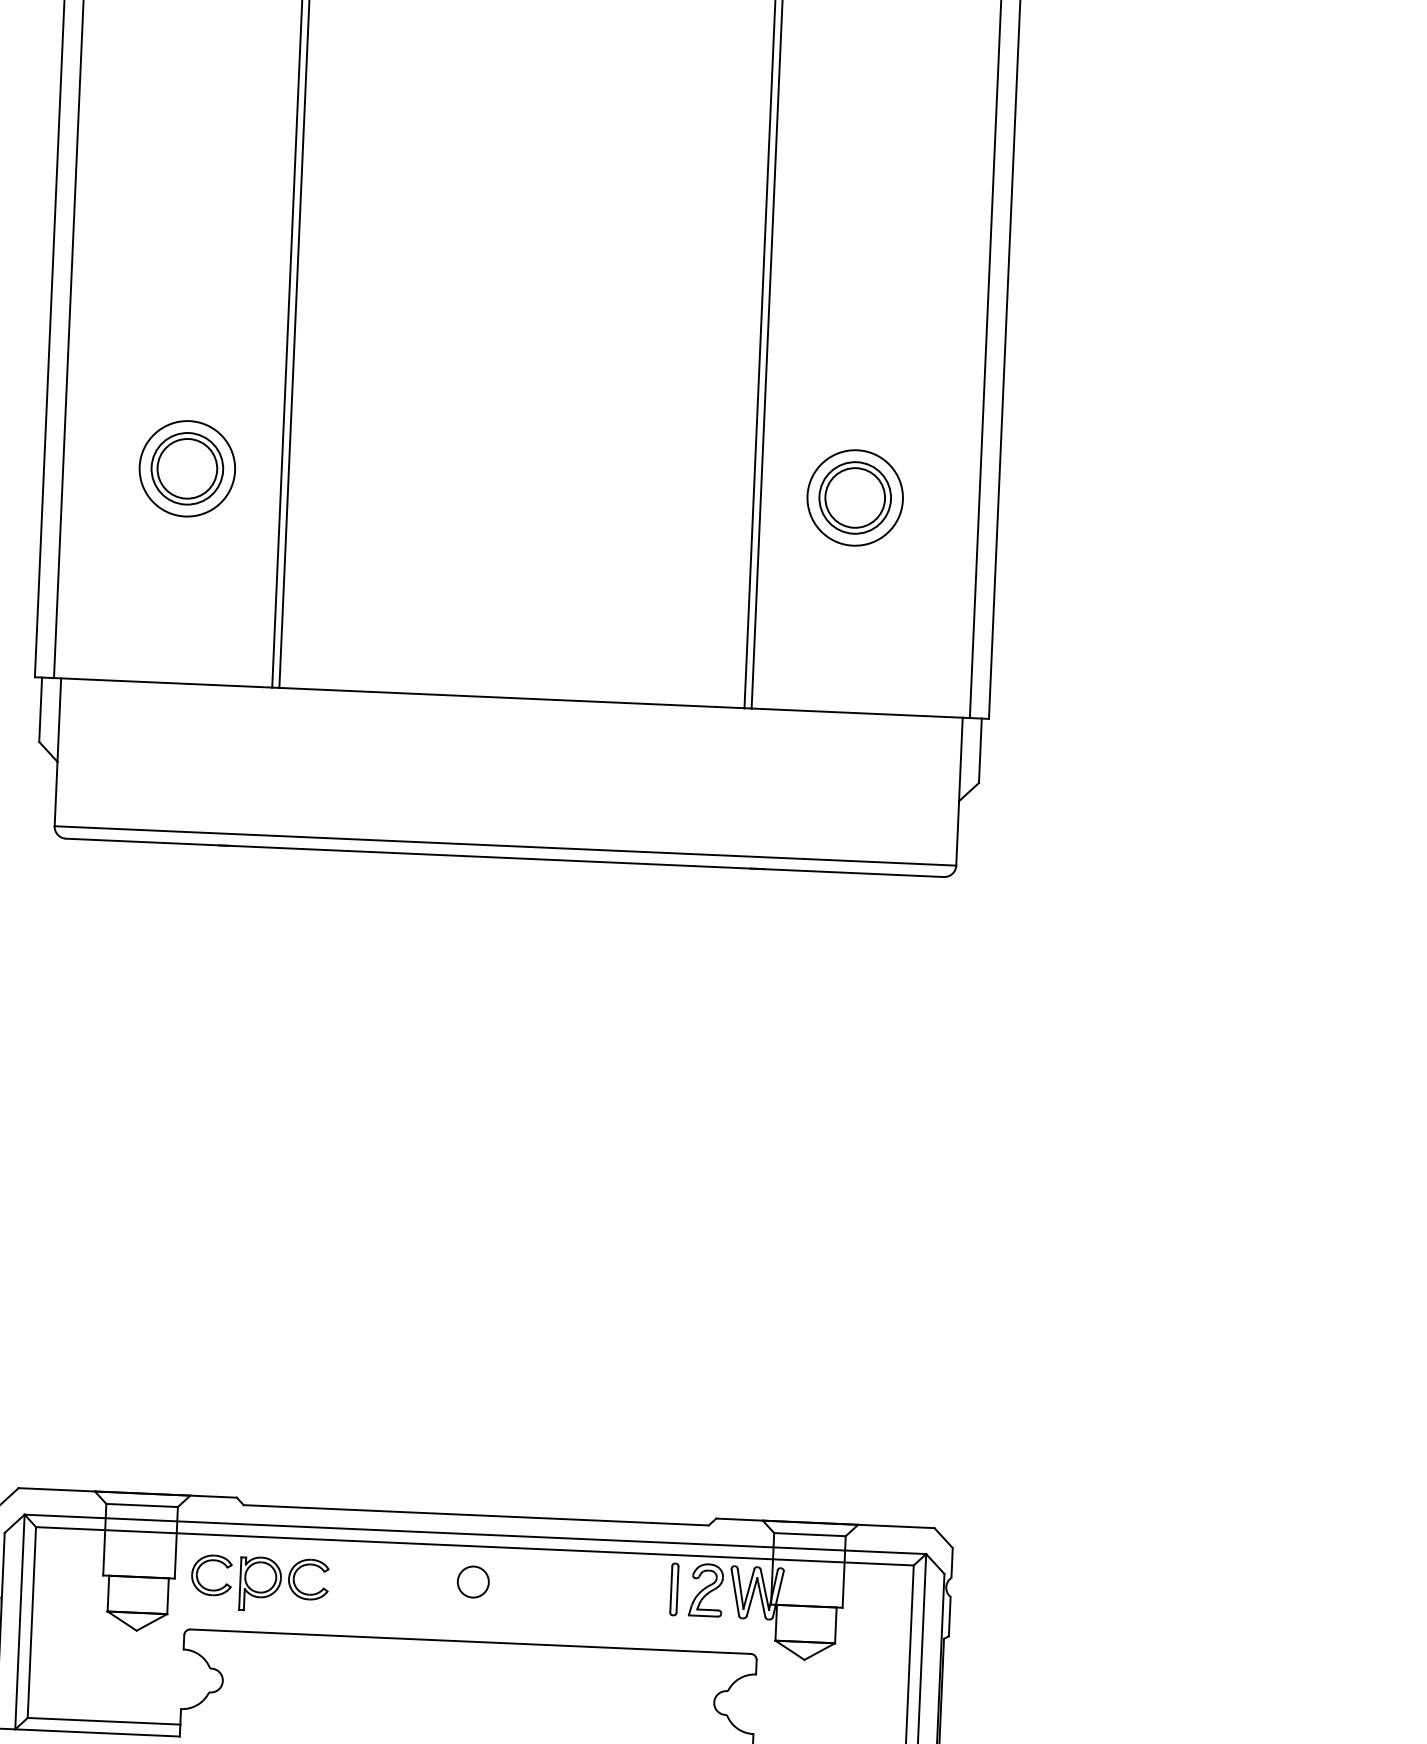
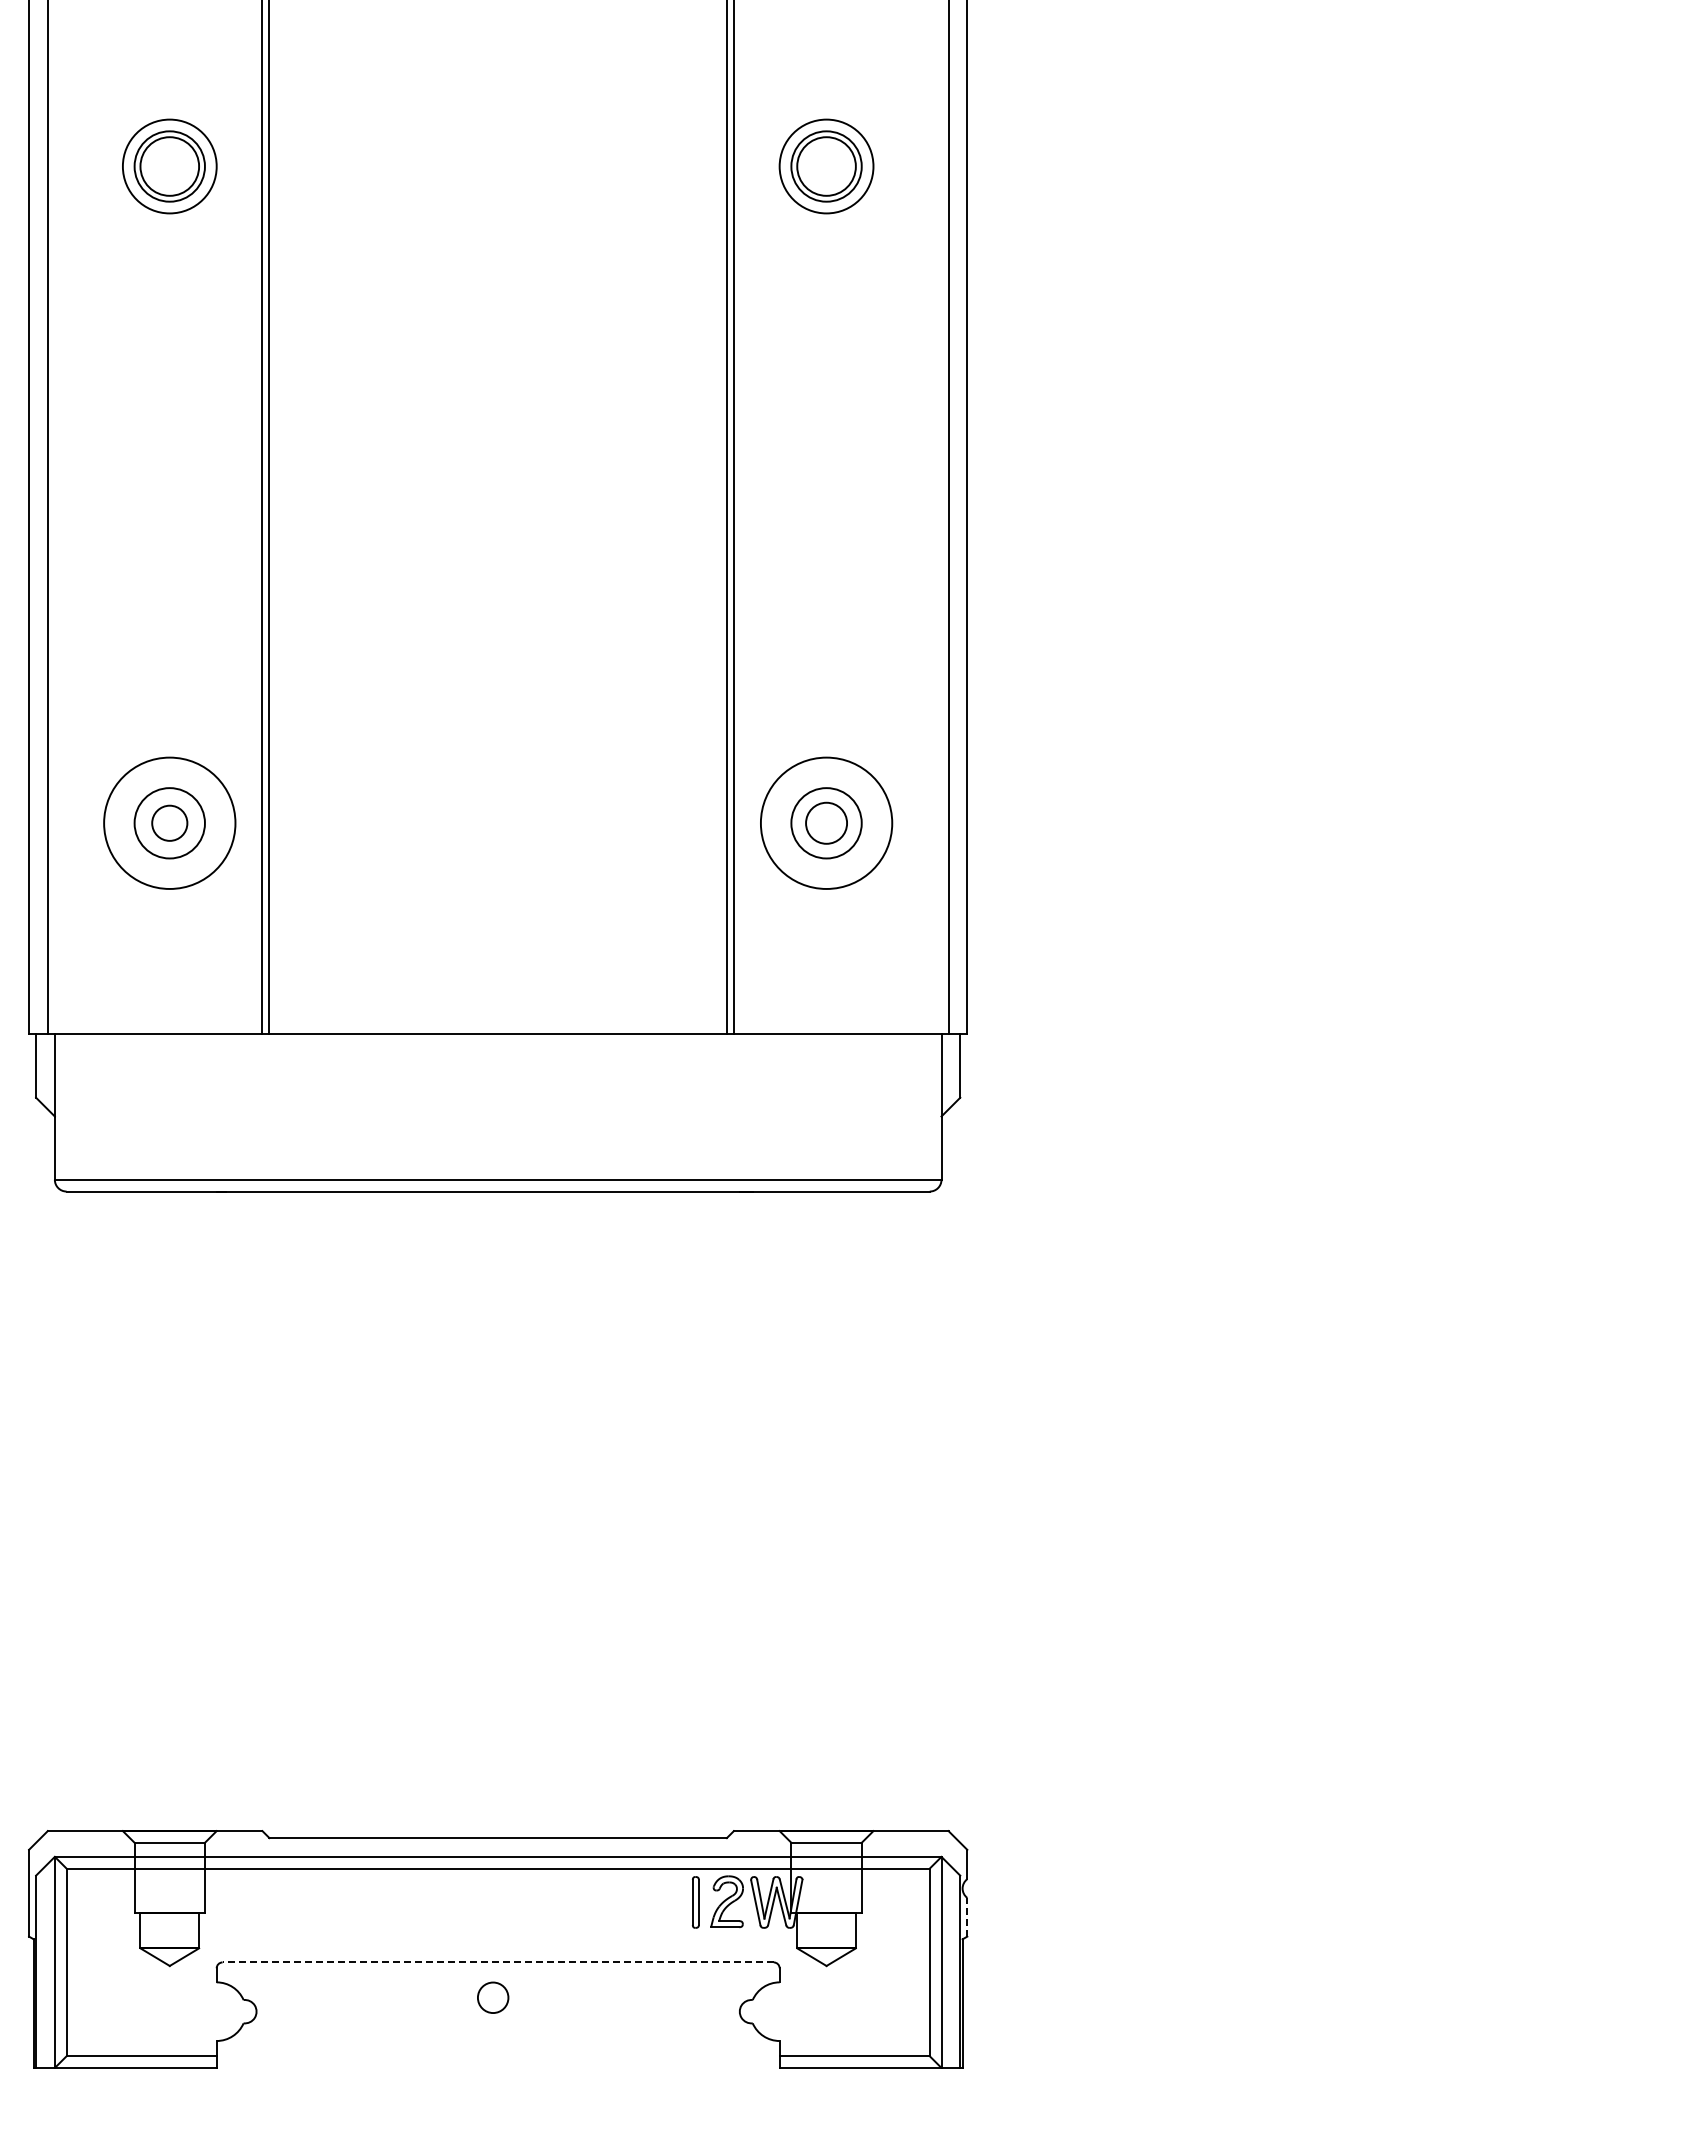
circle: (187, 467) -> (169, 822), size x0.6
circle: (187, 469) -> (169, 823), size x1.4
circle: (855, 497) -> (826, 822), size x0.7
circle: (855, 498) -> (826, 823), size x1.4
circle: (473, 1581) -> (493, 1997), moved
part: (259, 1583) -> (288, 1914), removed
line: (949, 1615) -> (967, 1916), solid -> dashed
line: (471, 1641) -> (498, 1962), solid -> dashed

